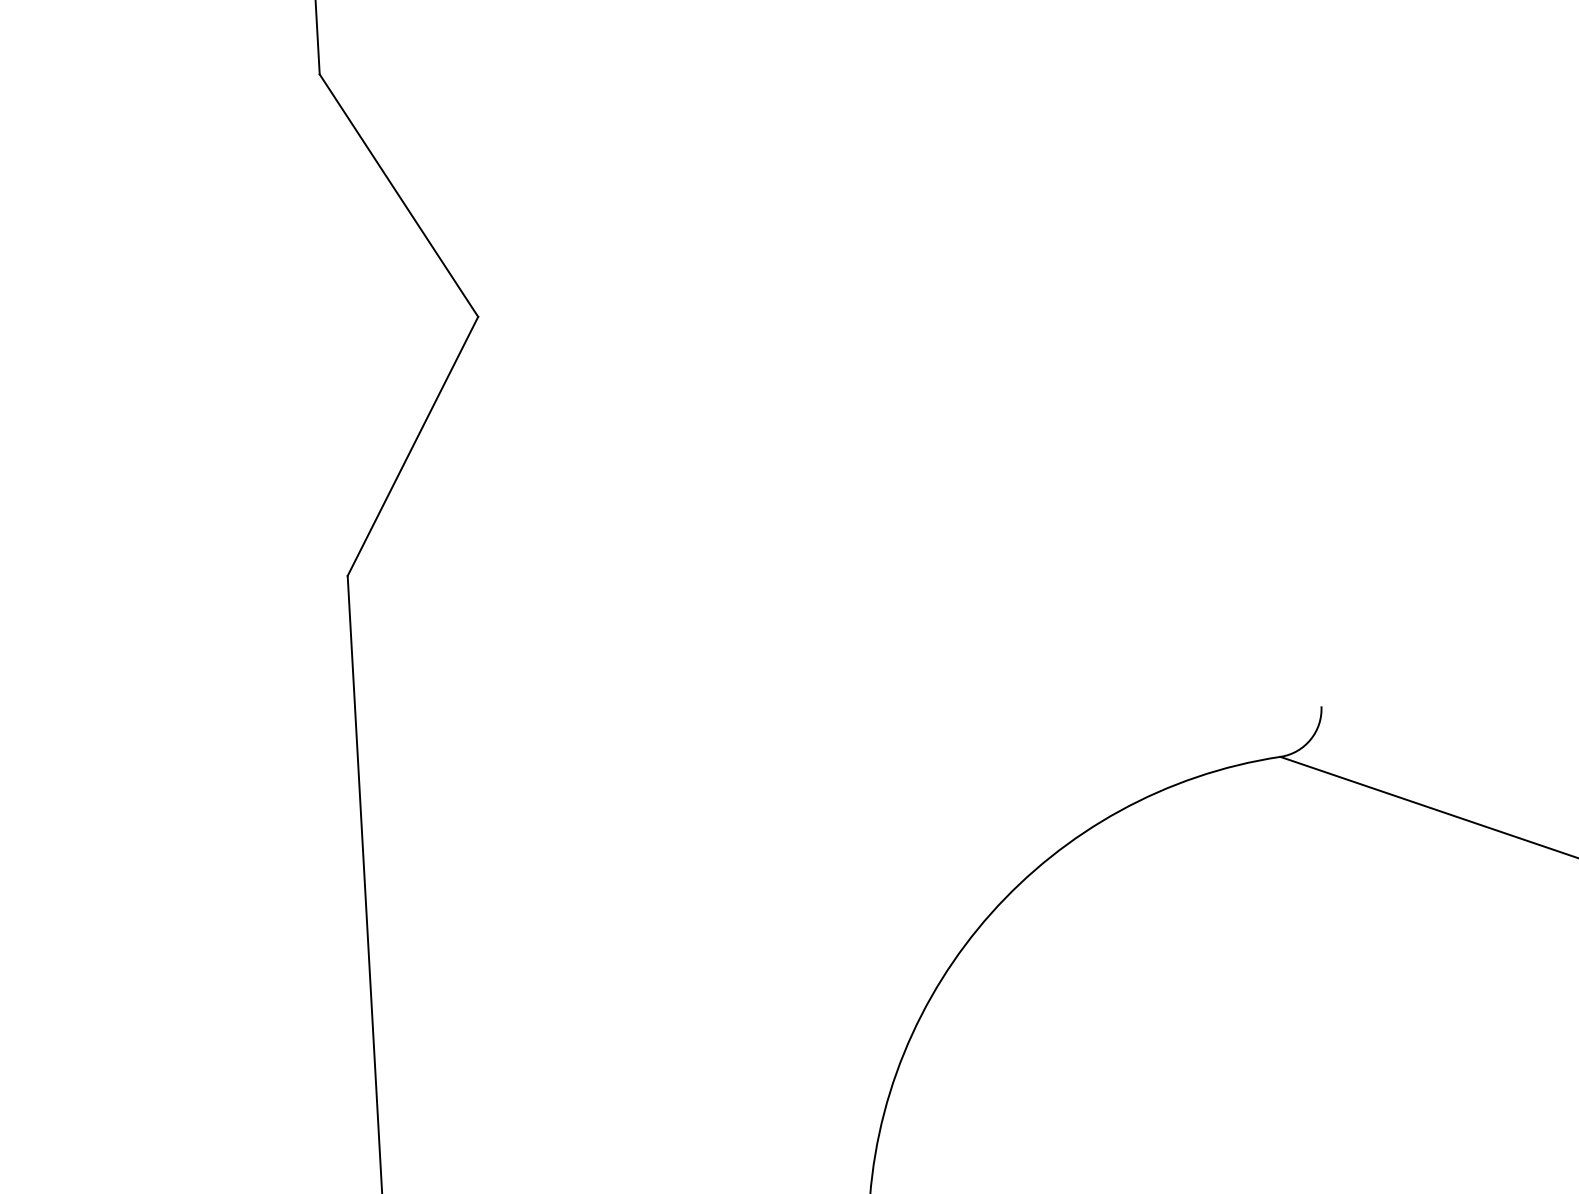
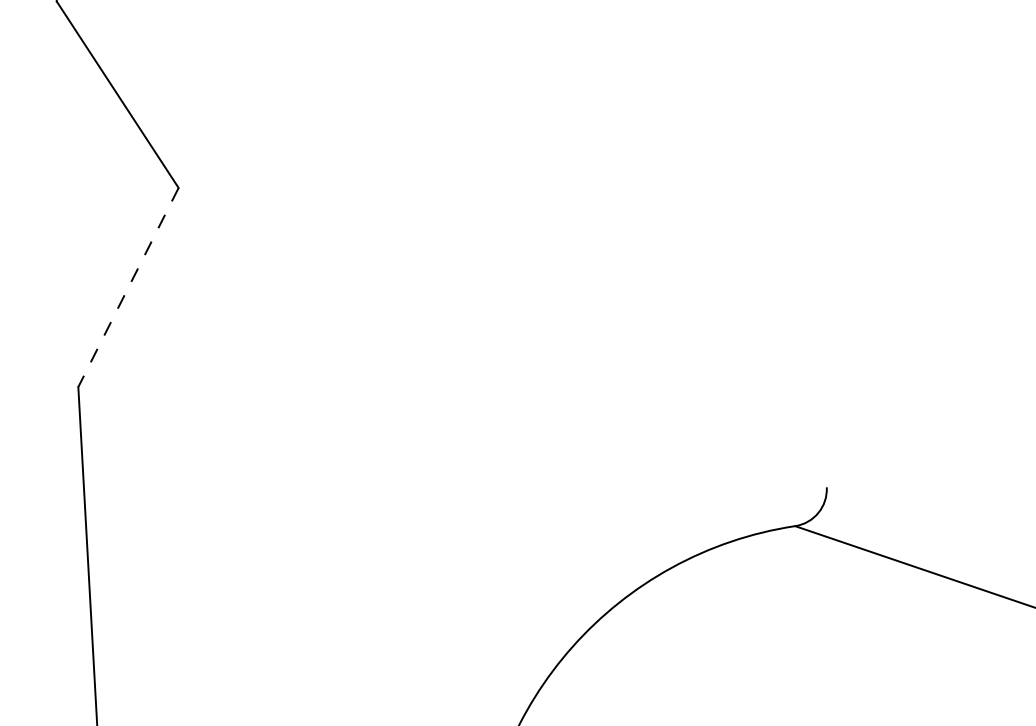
line: (412, 446) -> (128, 287), solid -> dashed

